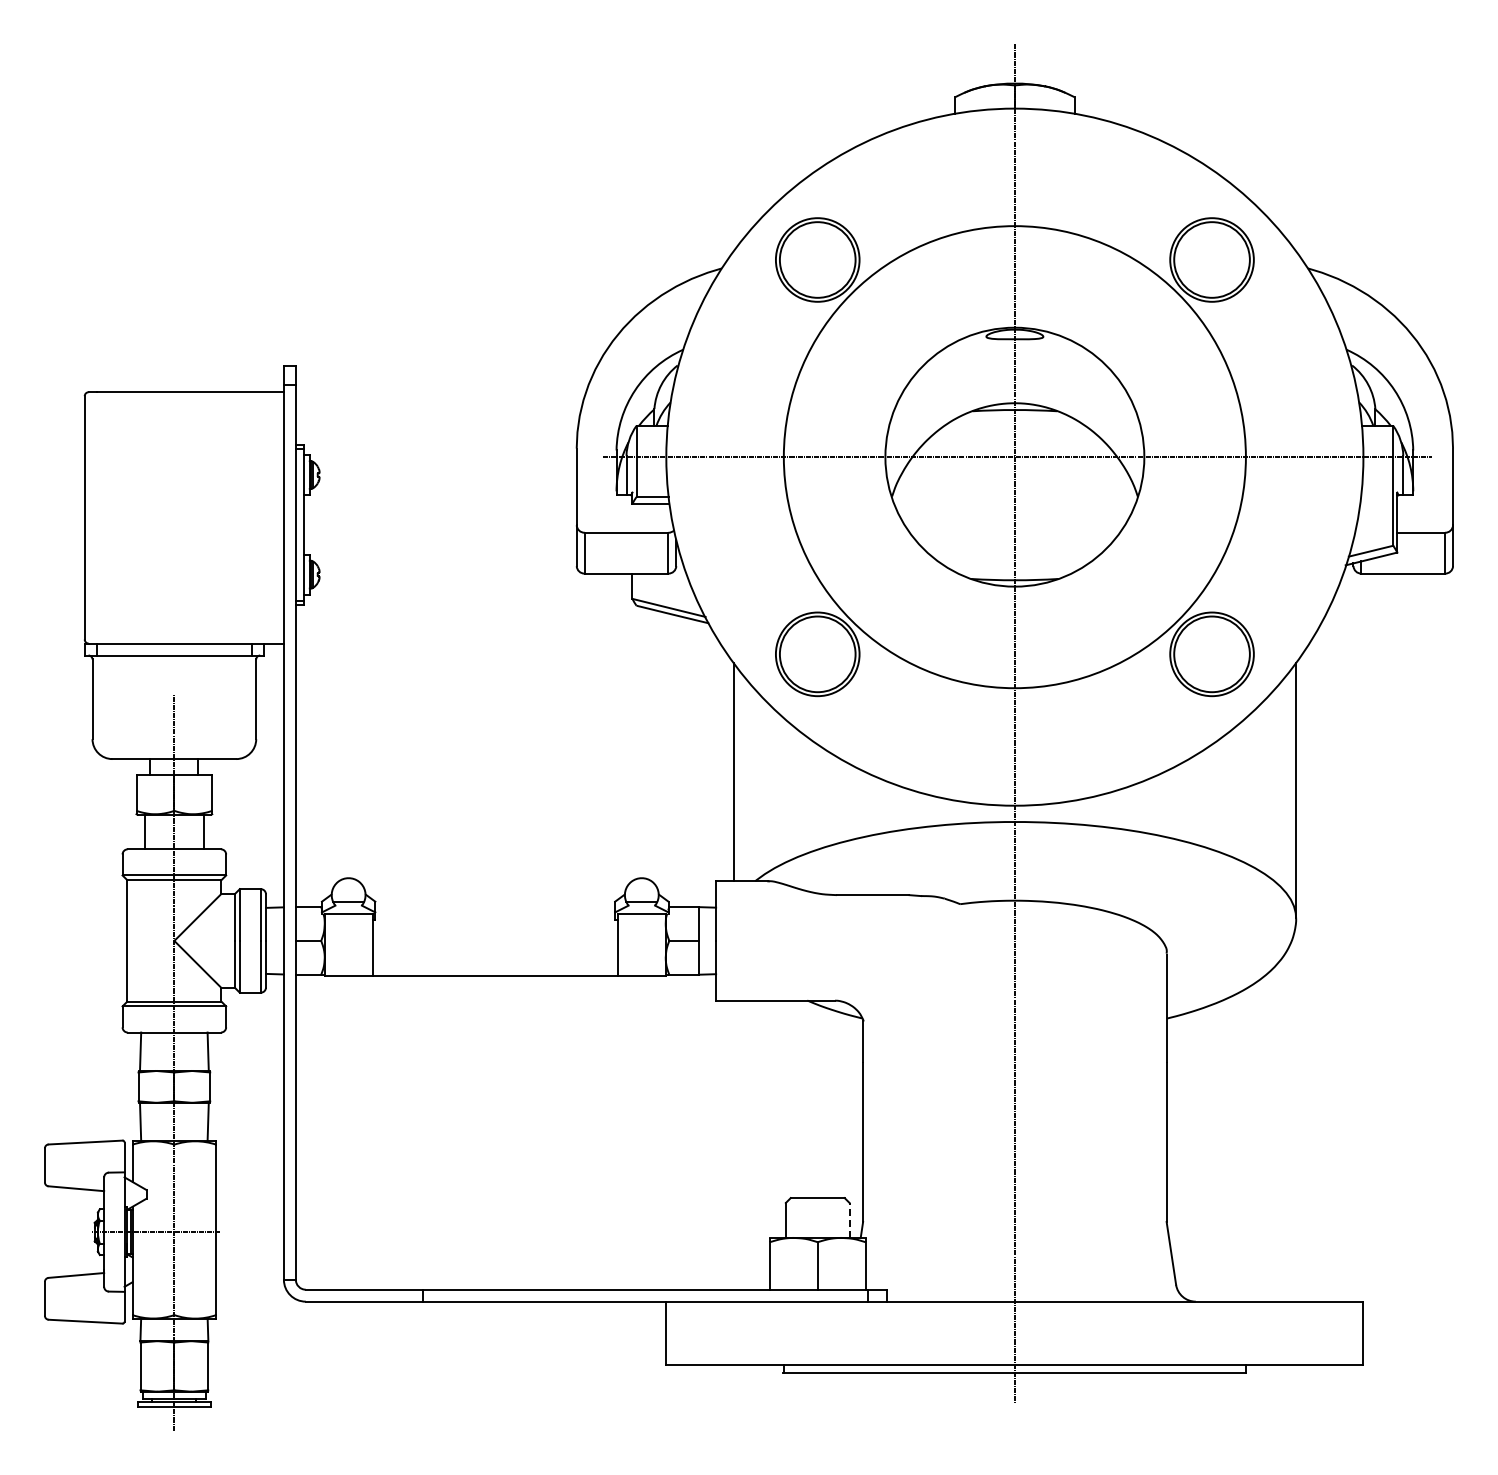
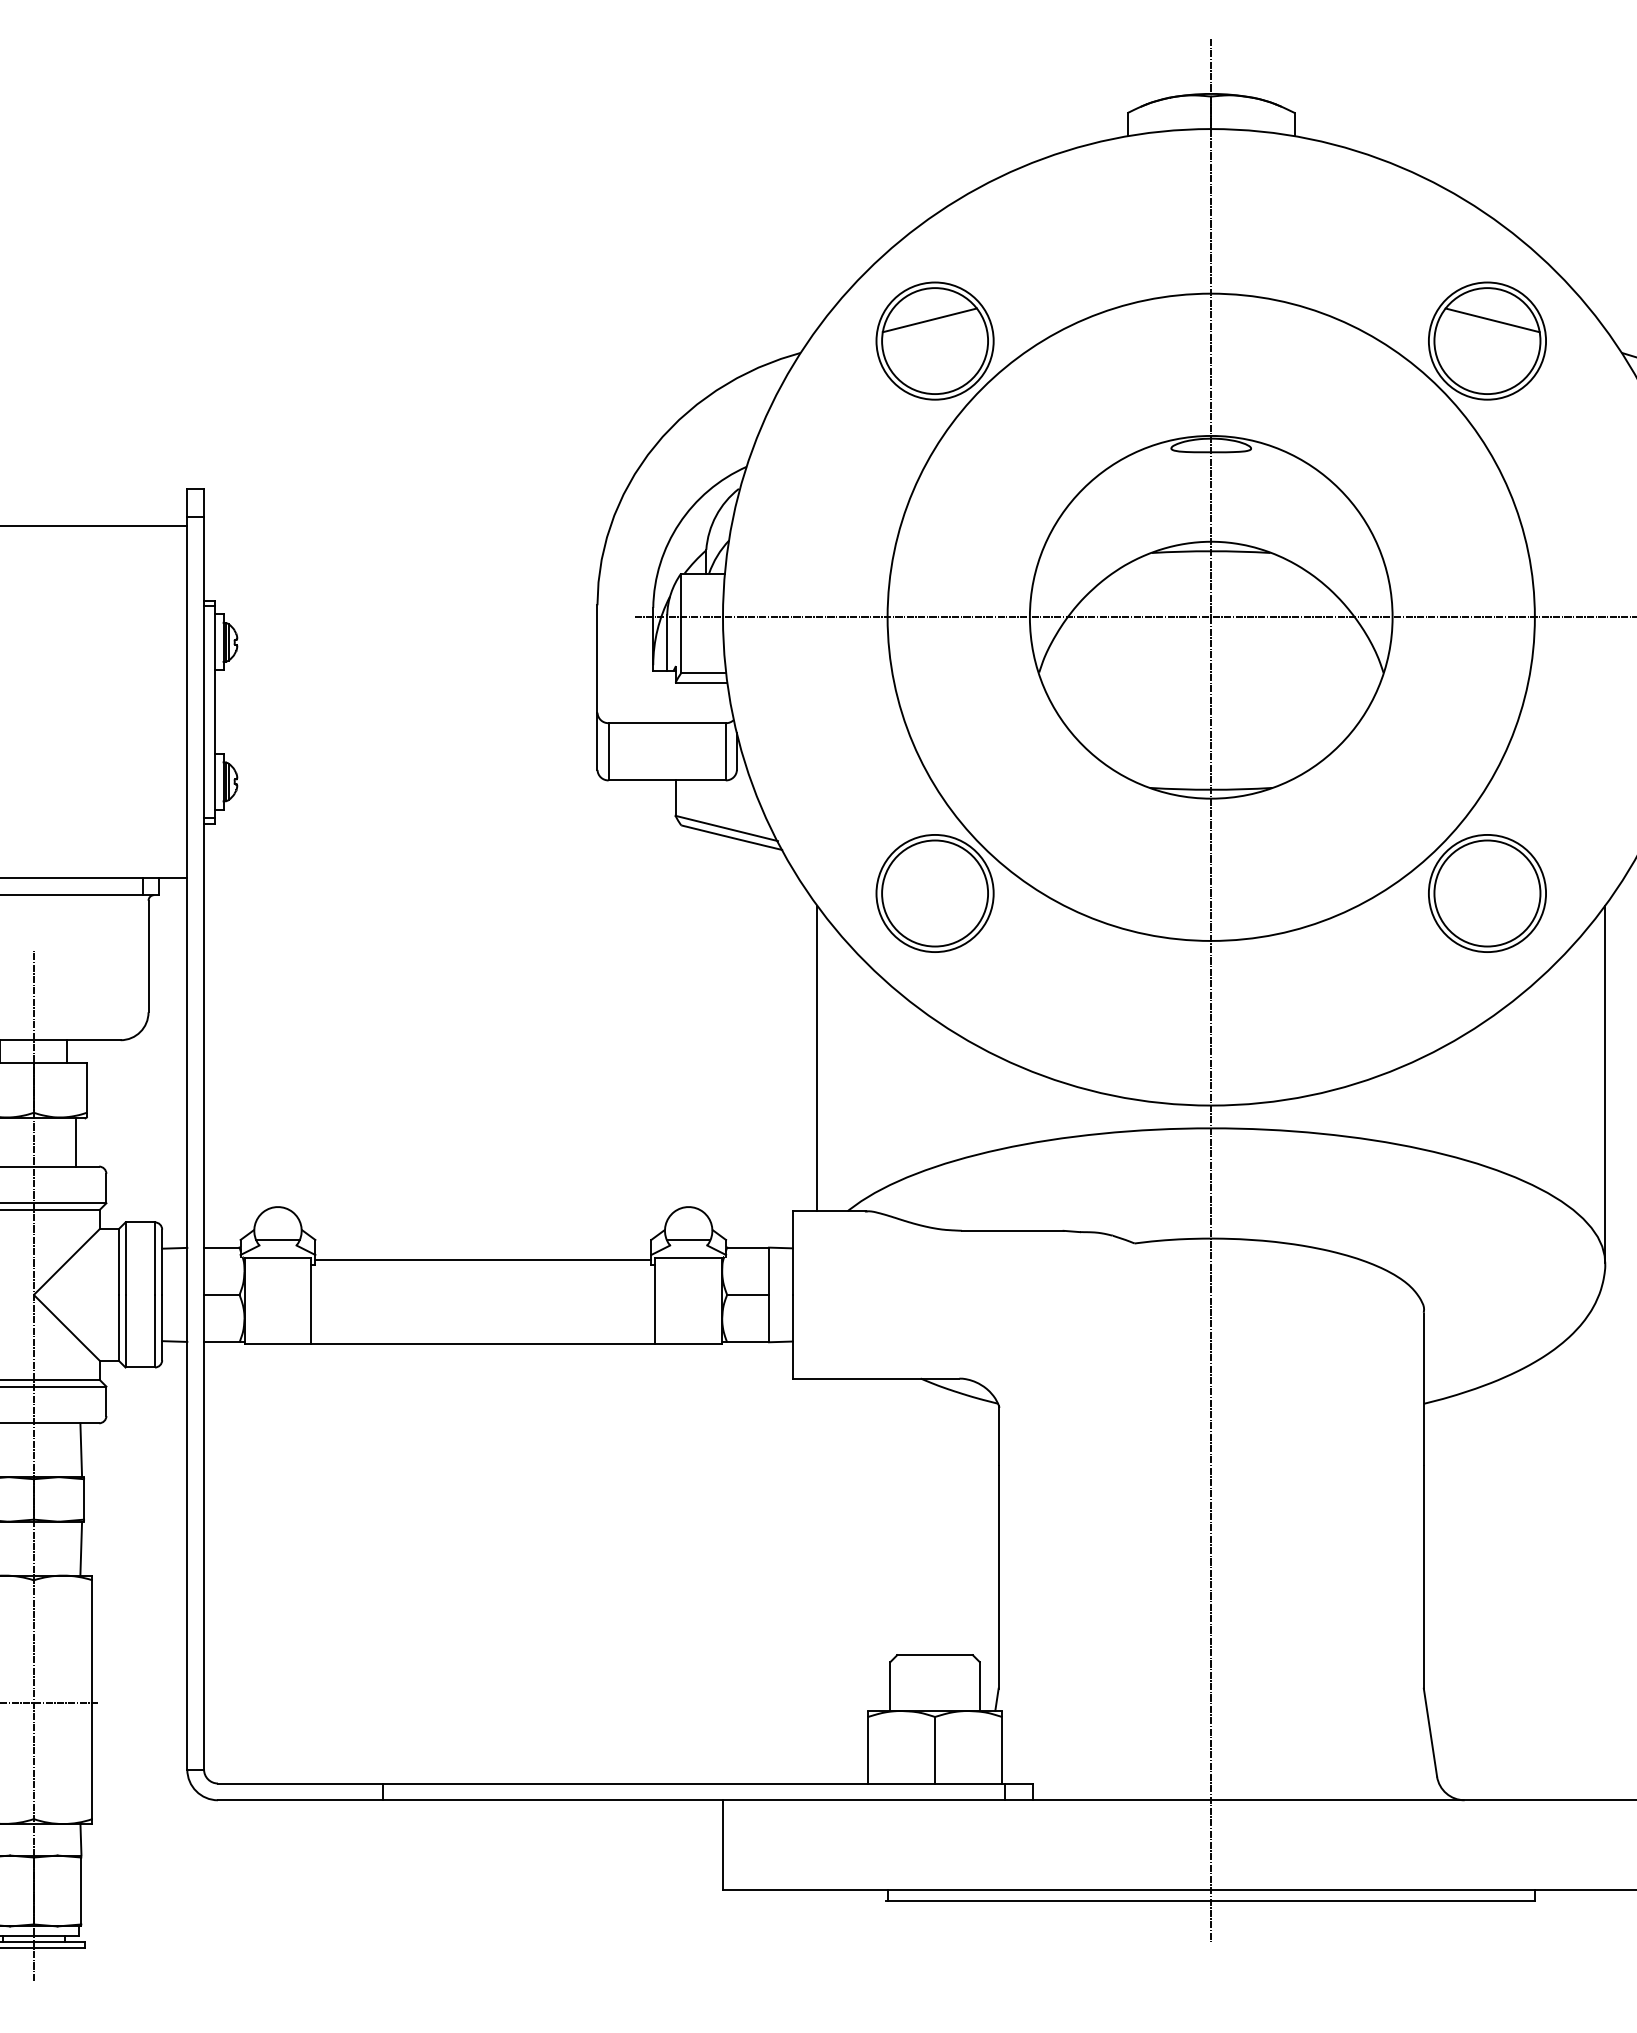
line: (813, 244) -> (929, 319), added
line: (1215, 244) -> (1492, 319), added
line: (495, 916) -> (483, 1260), added
line: (849, 1219) -> (979, 1685), dashed -> solid

